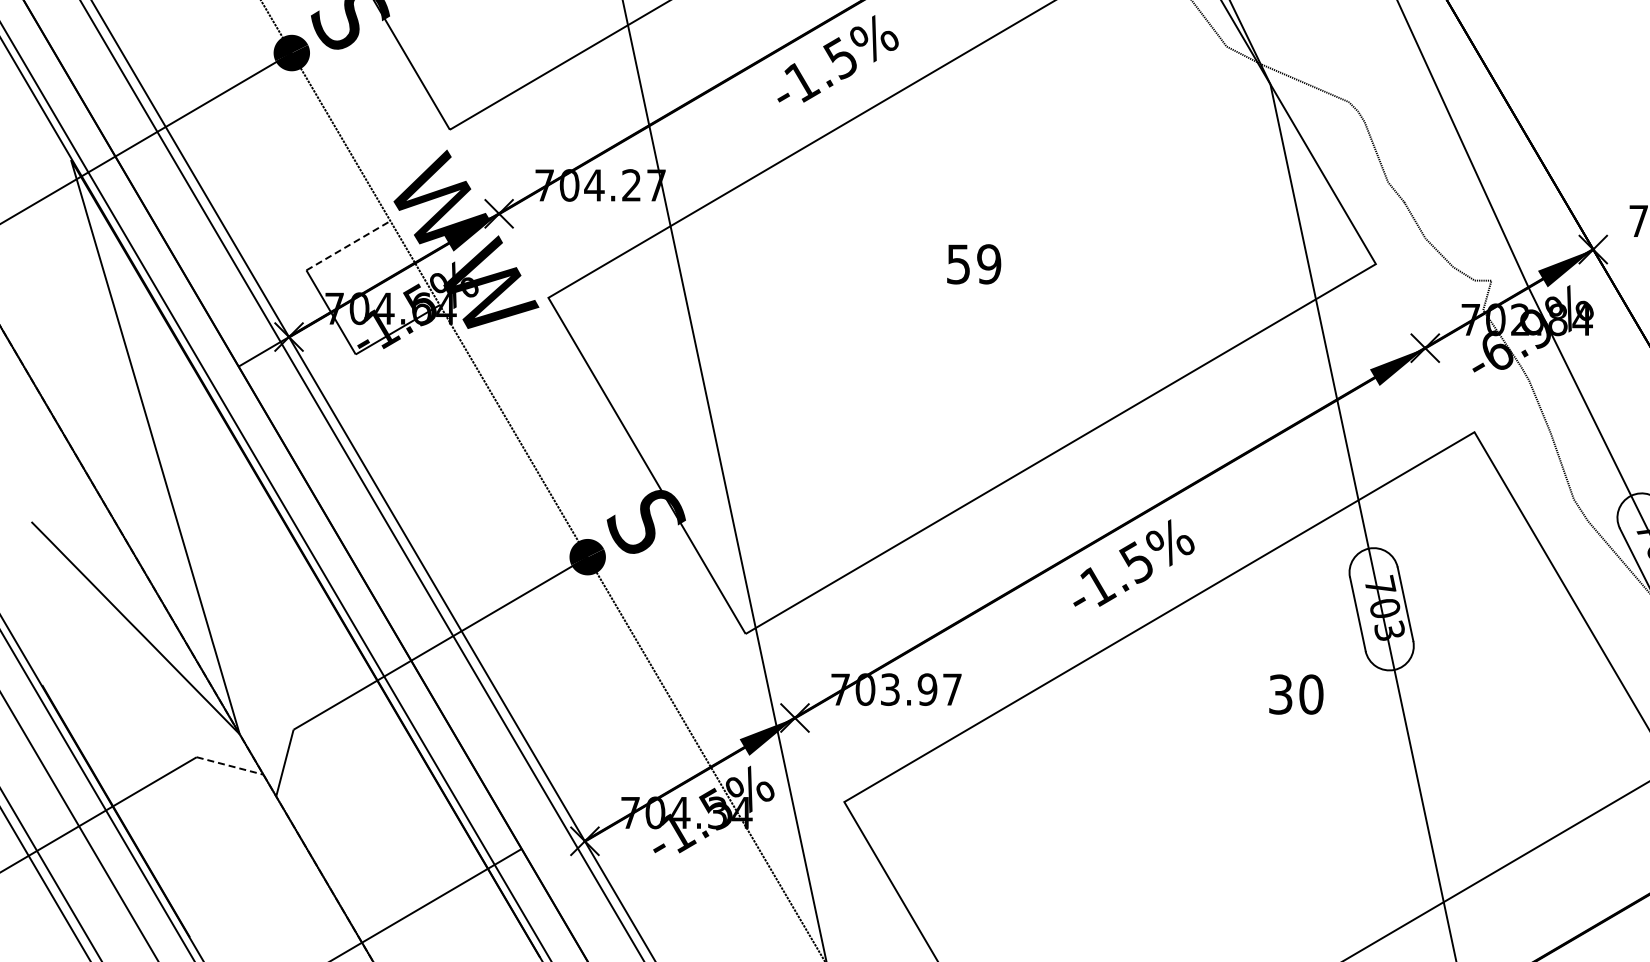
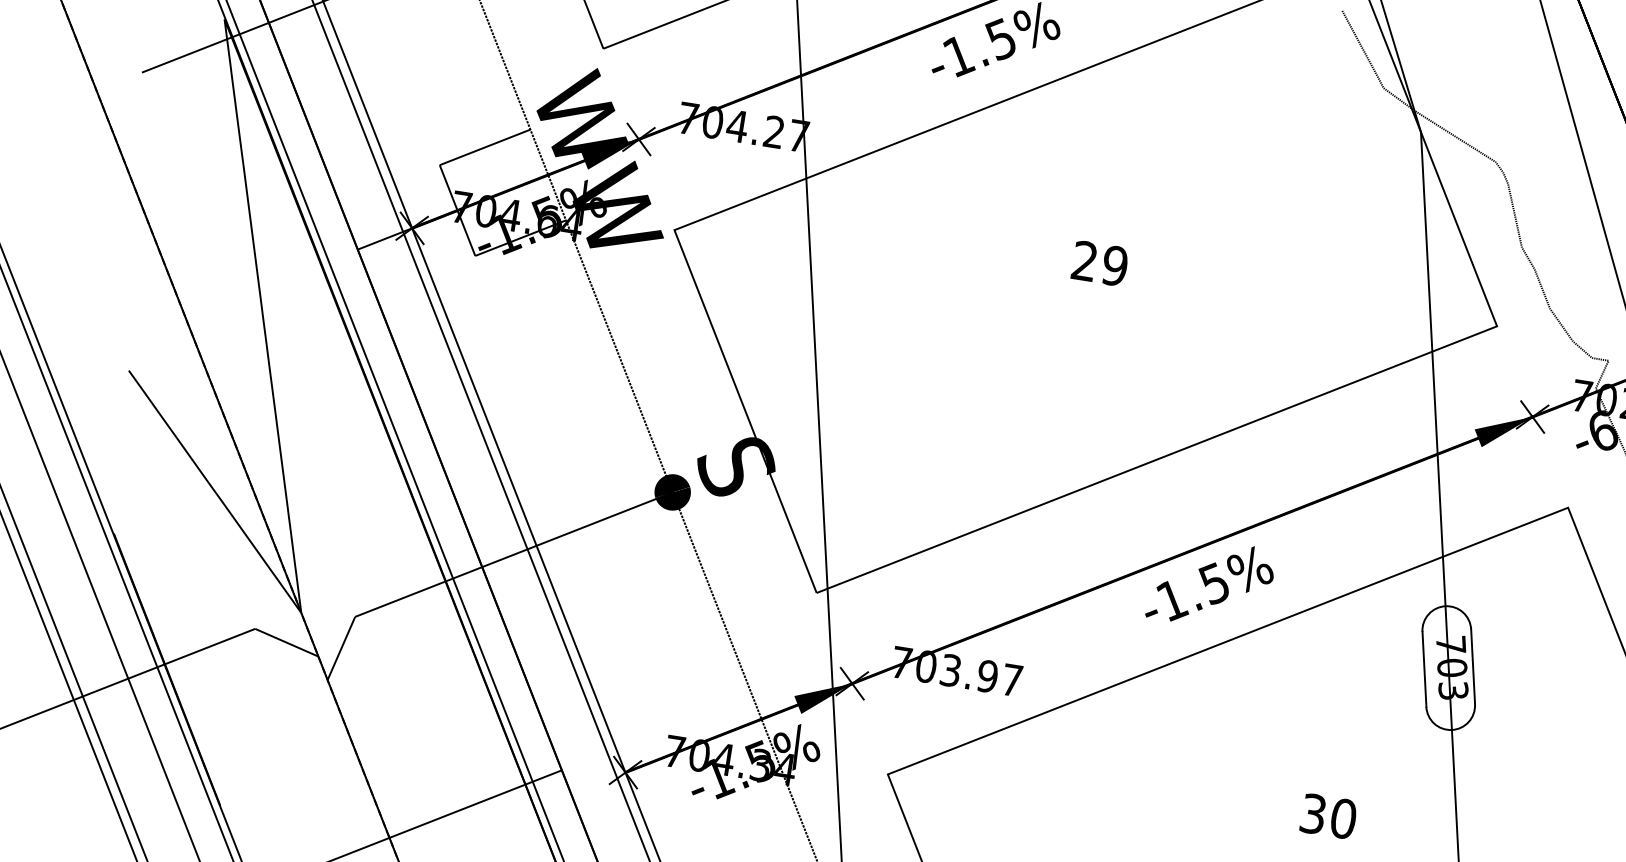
line: (348, 245) -> (485, 147), dashed -> solid
text: (958, 264) -> (1084, 261), 59 -> 29
text: (1296, 694) -> (1328, 816), moved
line: (230, 766) -> (287, 643), dashed -> solid

